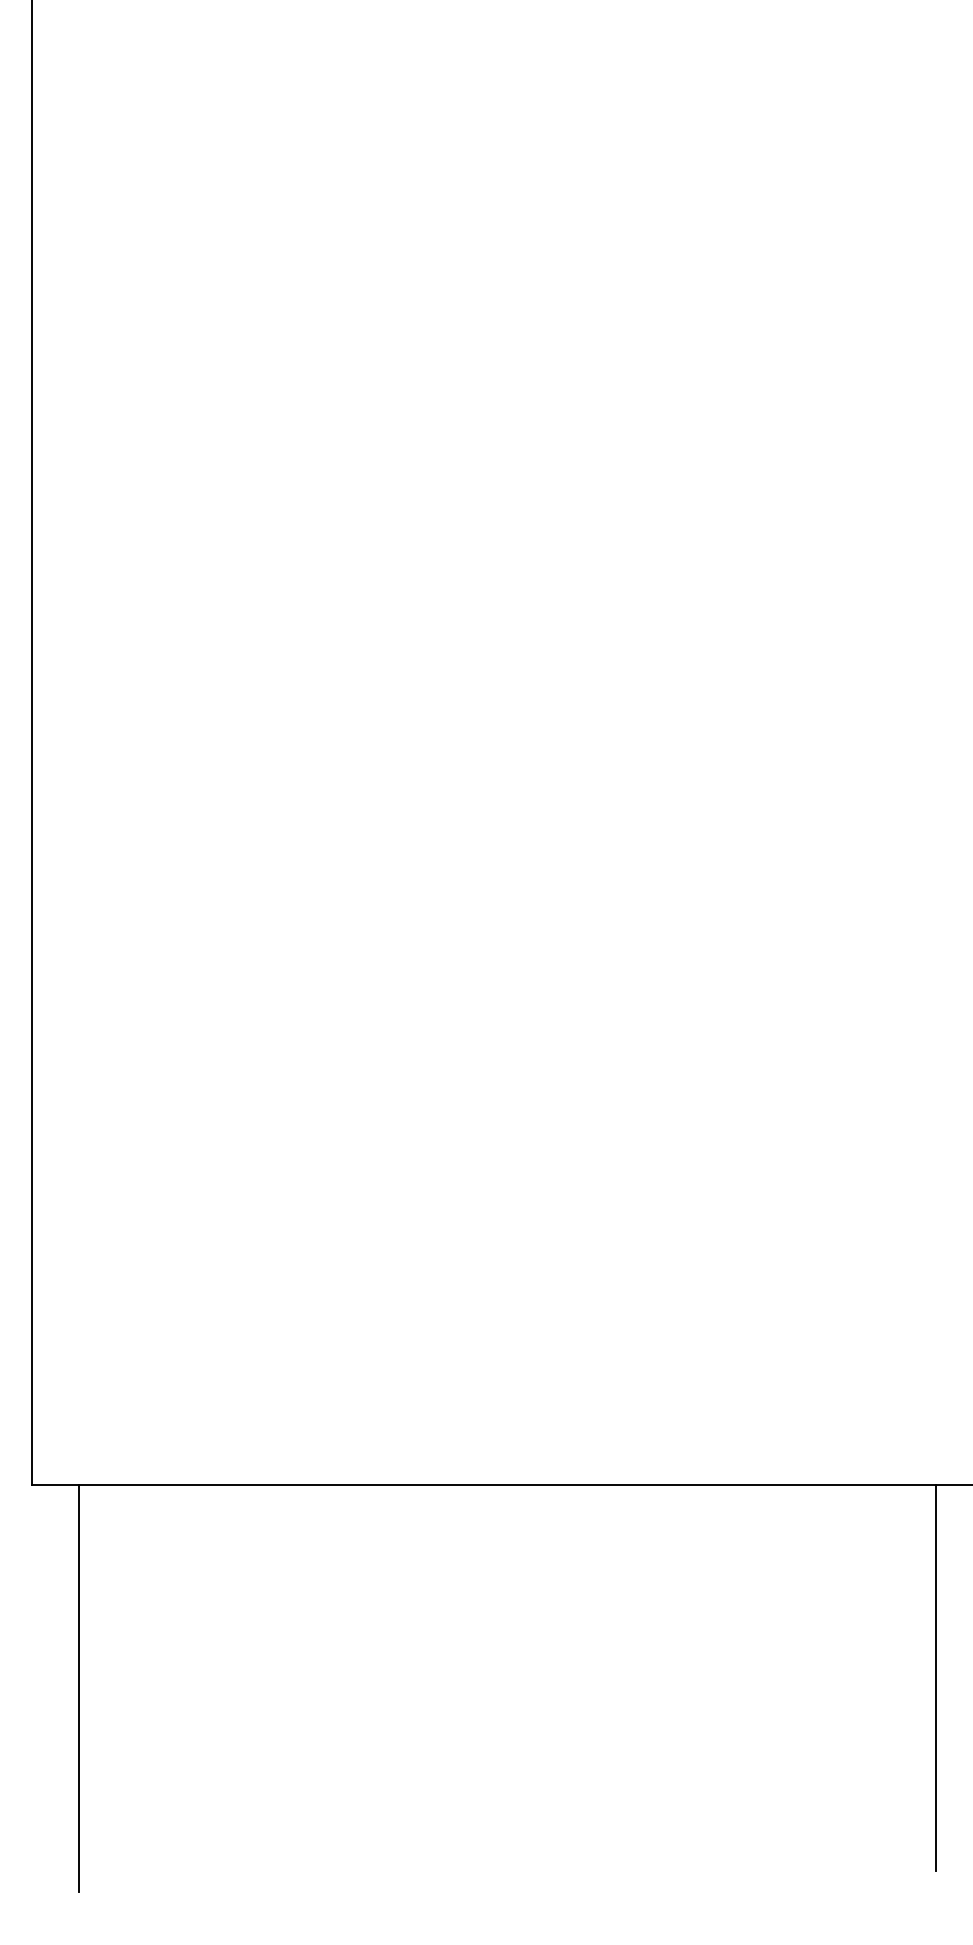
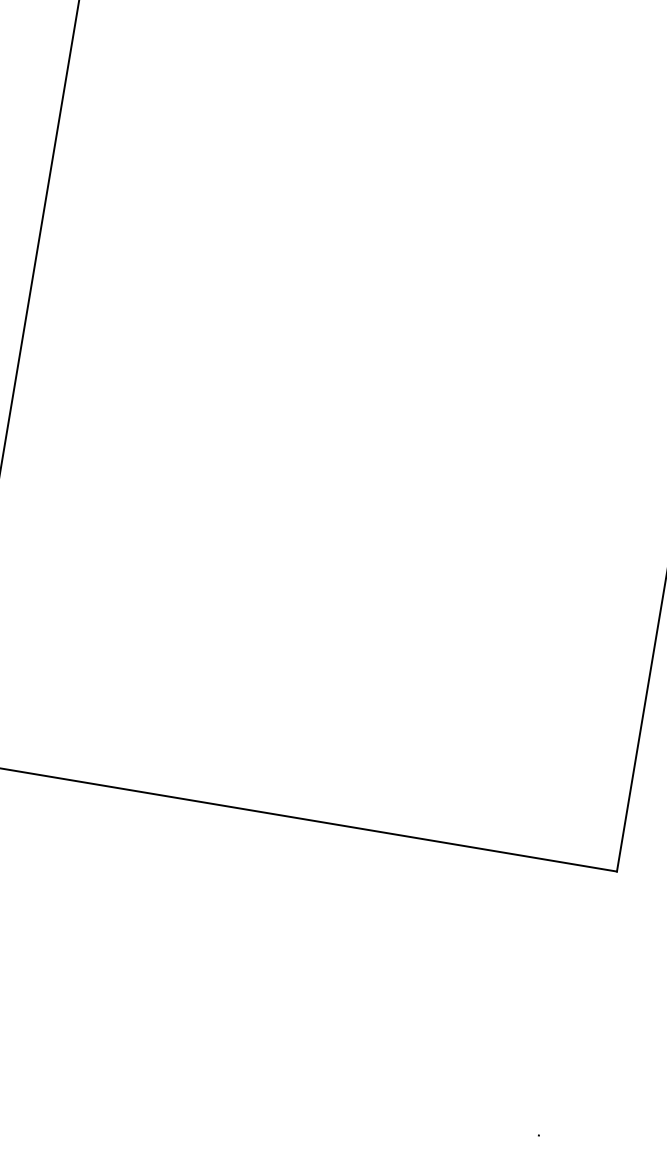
line: (936, 1677) -> (561, 1000), removed

